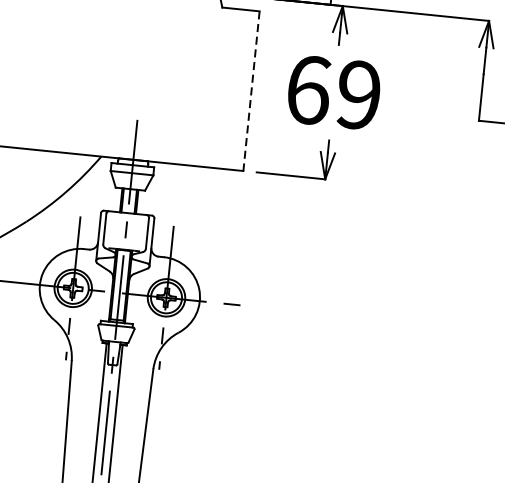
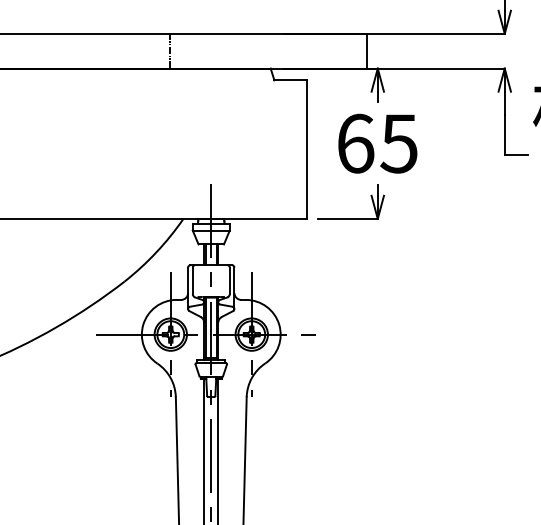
line: (251, 92) -> (306, 150), dashed -> solid
text: (357, 94) -> (398, 143), 69 -> 65

